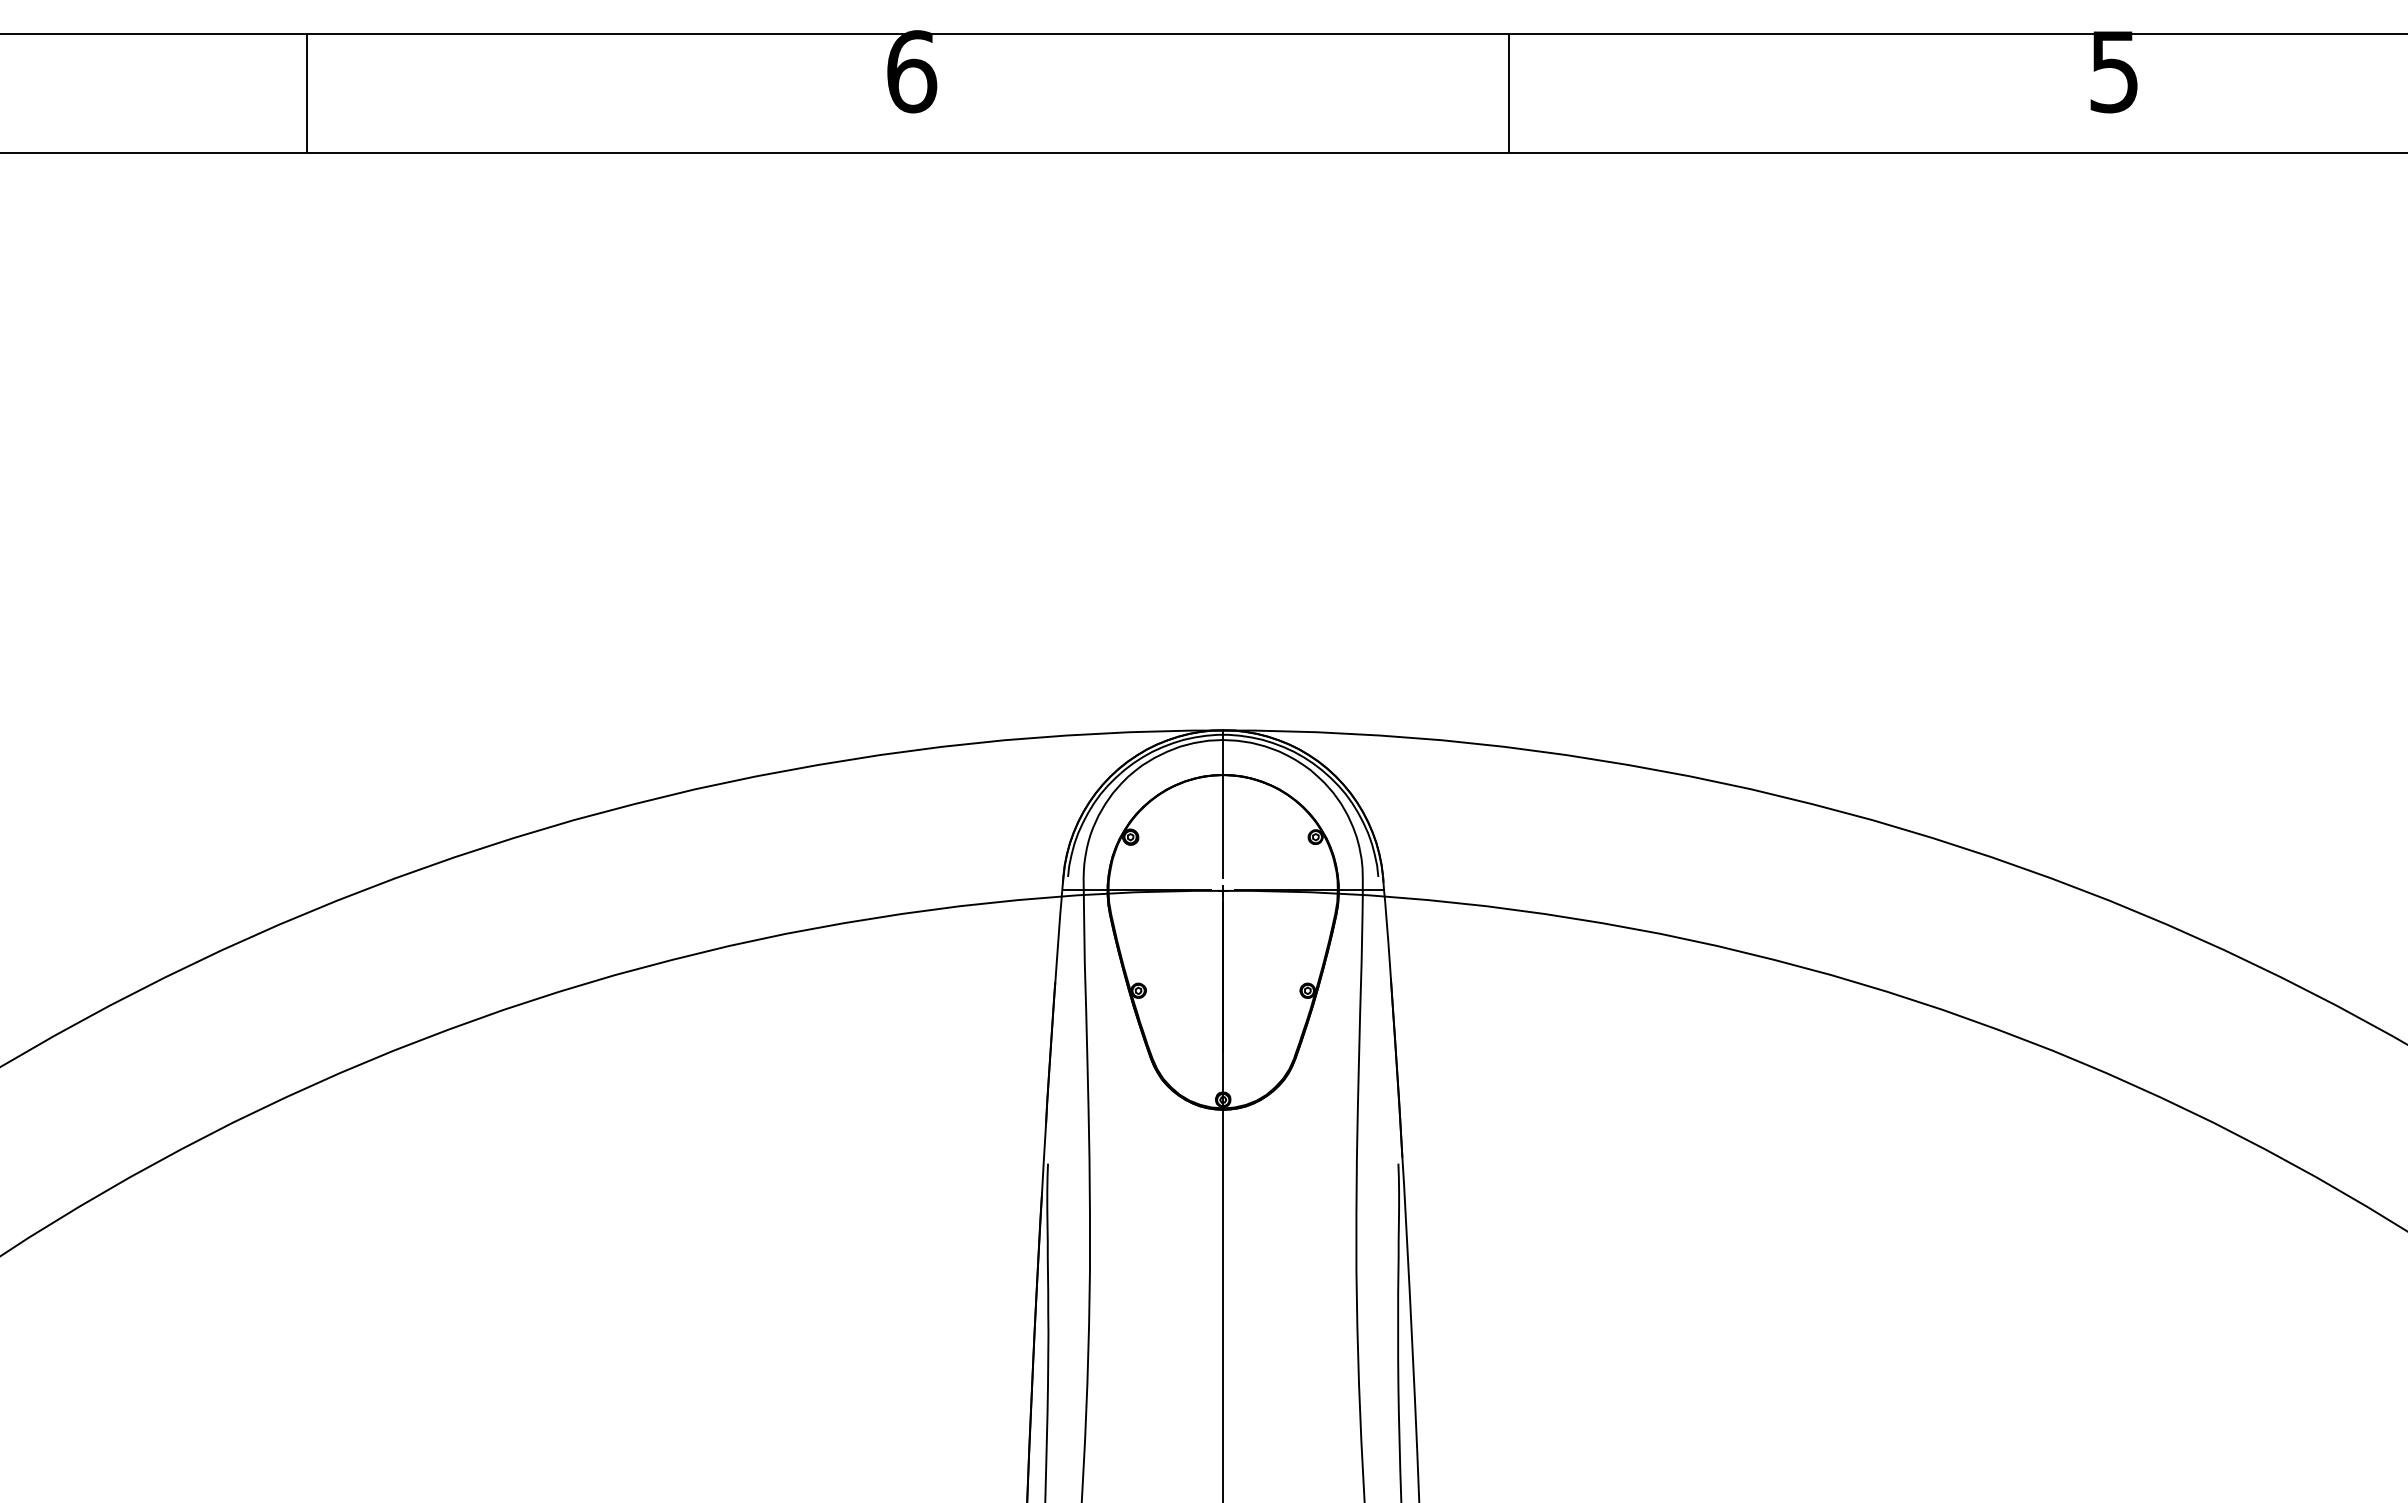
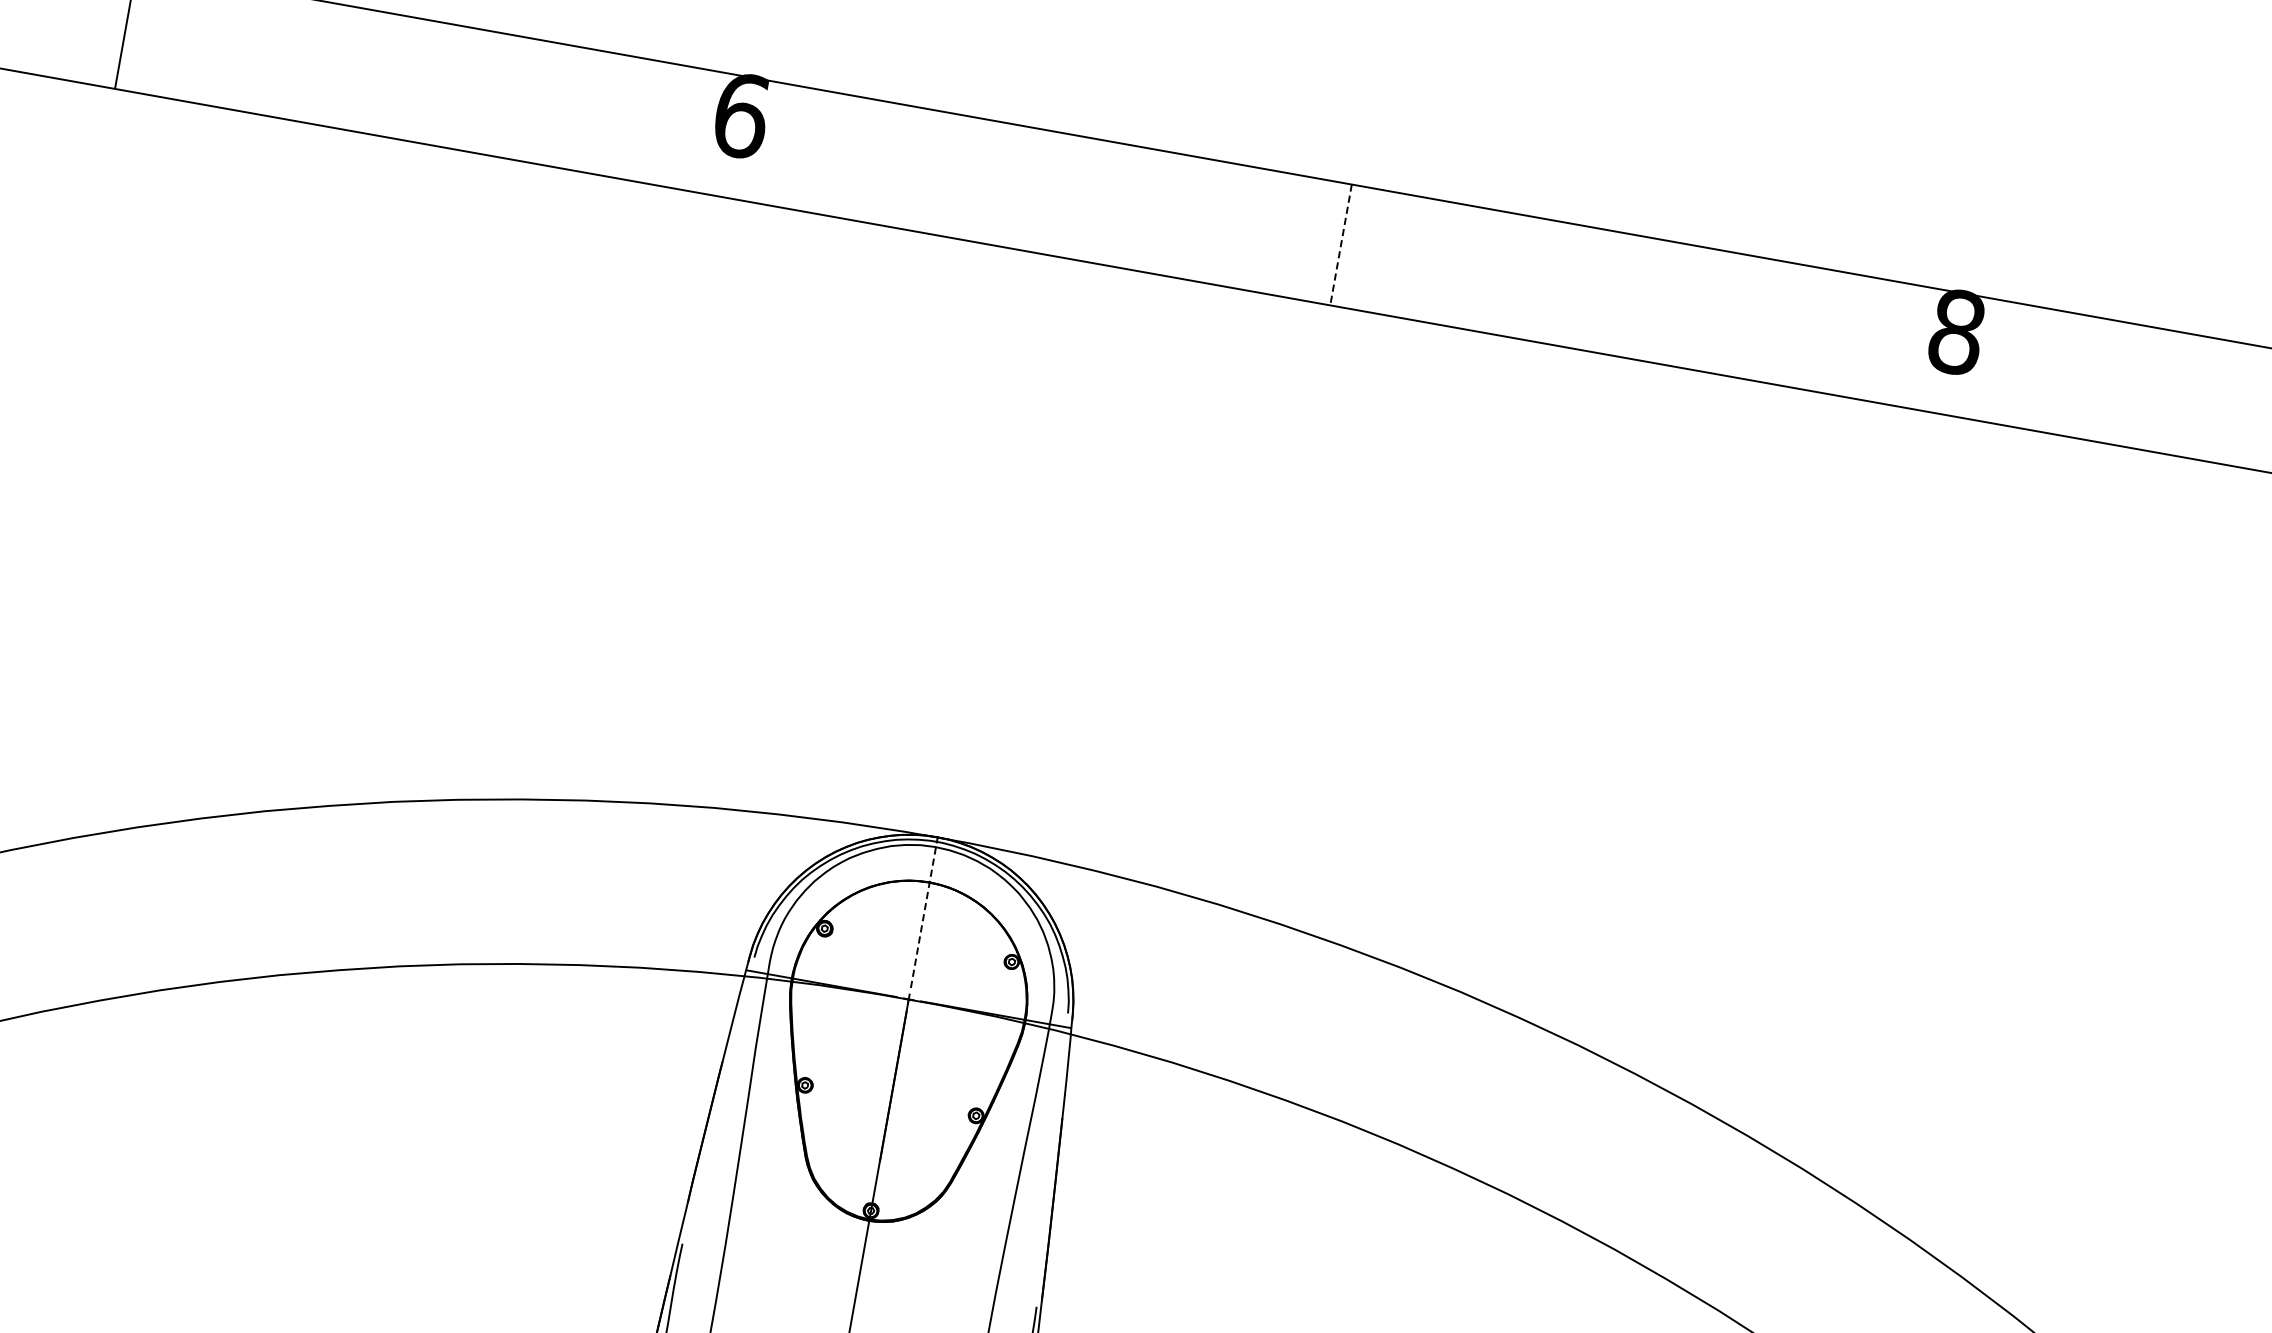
text: (2114, 71) -> (1957, 331), 5 -> 8
line: (1508, 93) -> (1340, 245), solid -> dashed
line: (1223, 803) -> (924, 911), solid -> dashed

